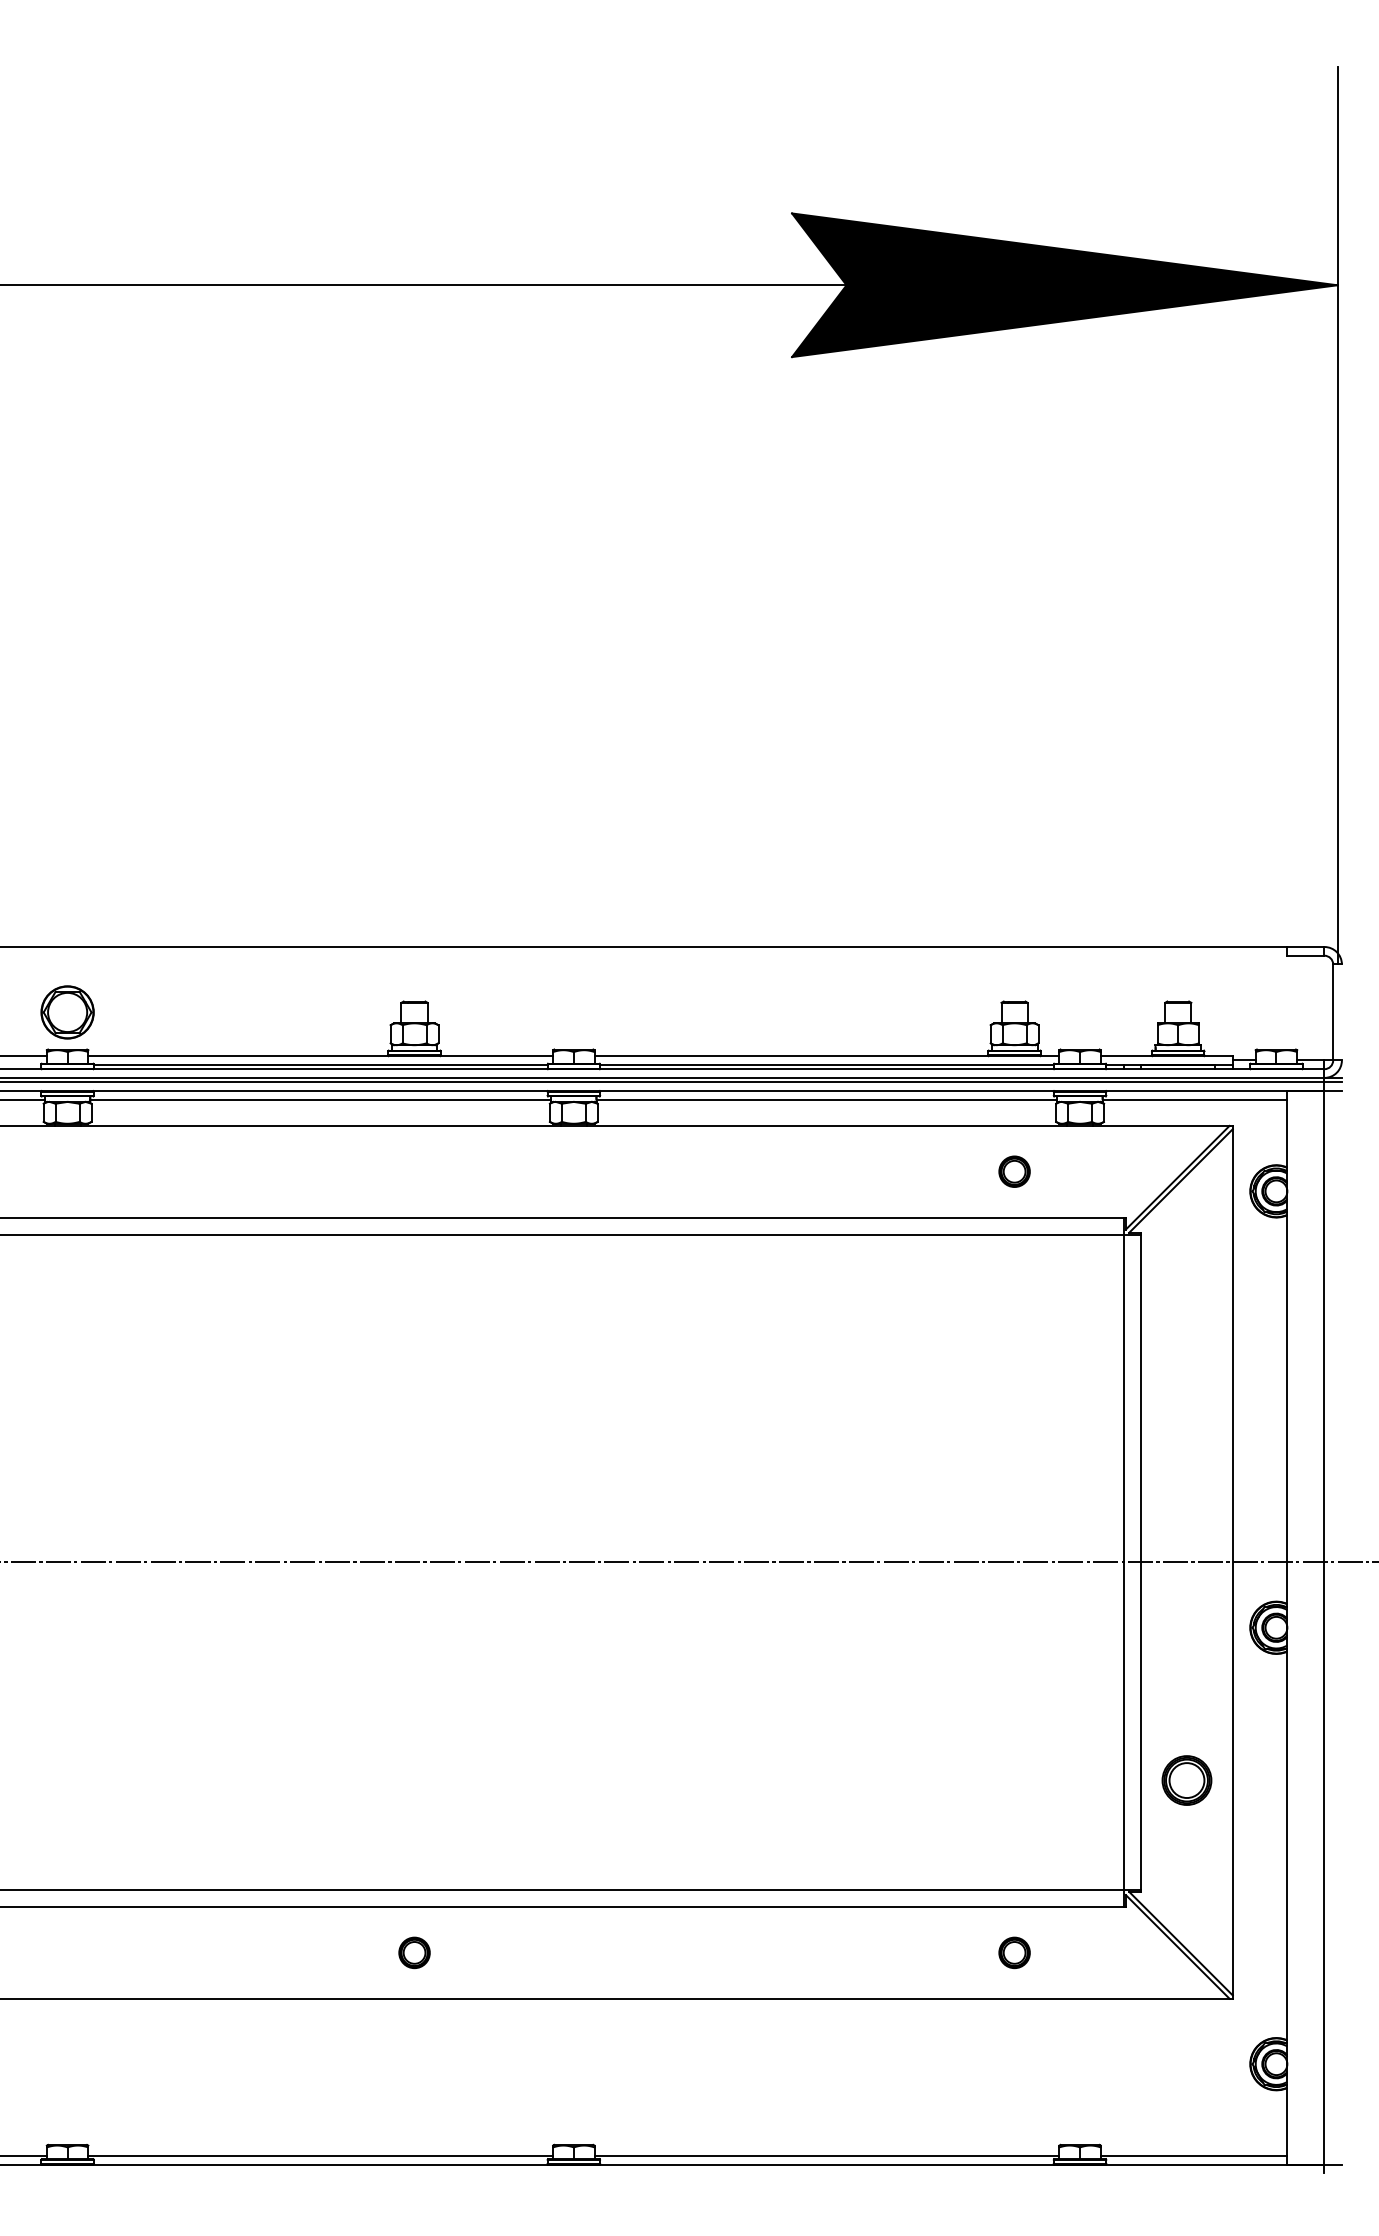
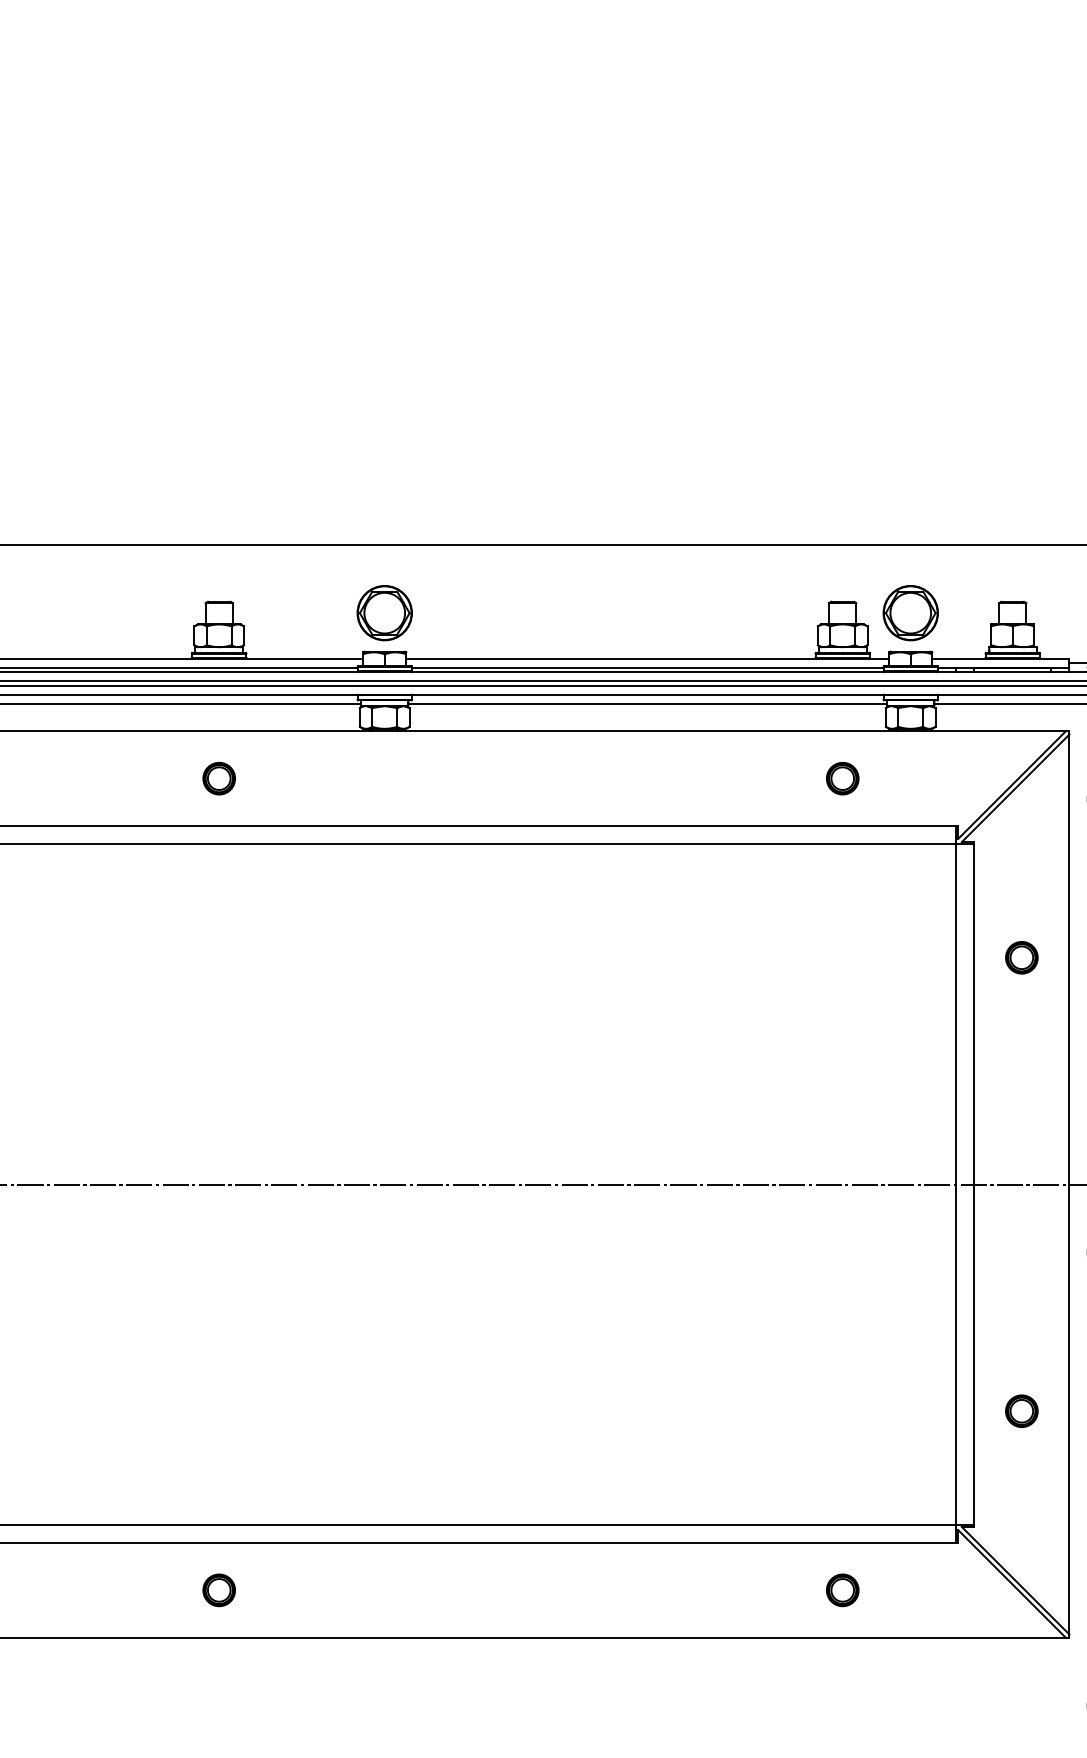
part: (573, 1012) -> (384, 613), added
part: (1080, 1012) -> (911, 613), added
part: (414, 1171) -> (219, 778), added
part: (1186, 1344) -> (1021, 958), added
part: (1186, 1780) -> (1021, 1411), size x0.62

